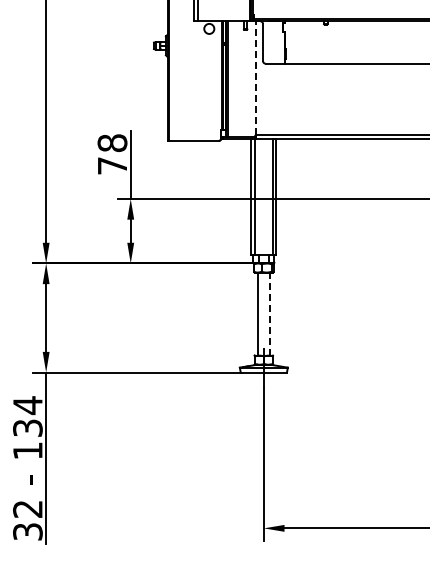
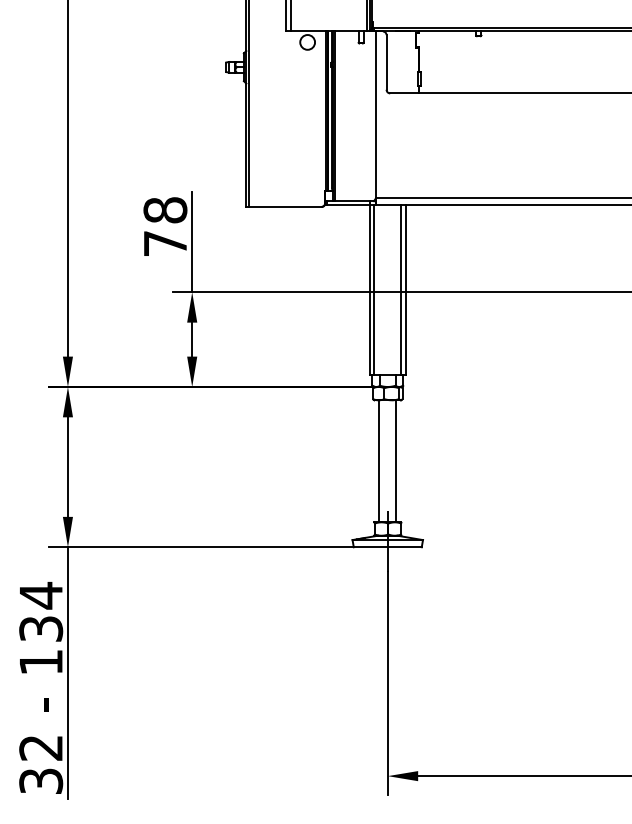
line: (255, 78) -> (375, 115), dashed -> solid
line: (269, 314) -> (396, 461), dashed -> solid

